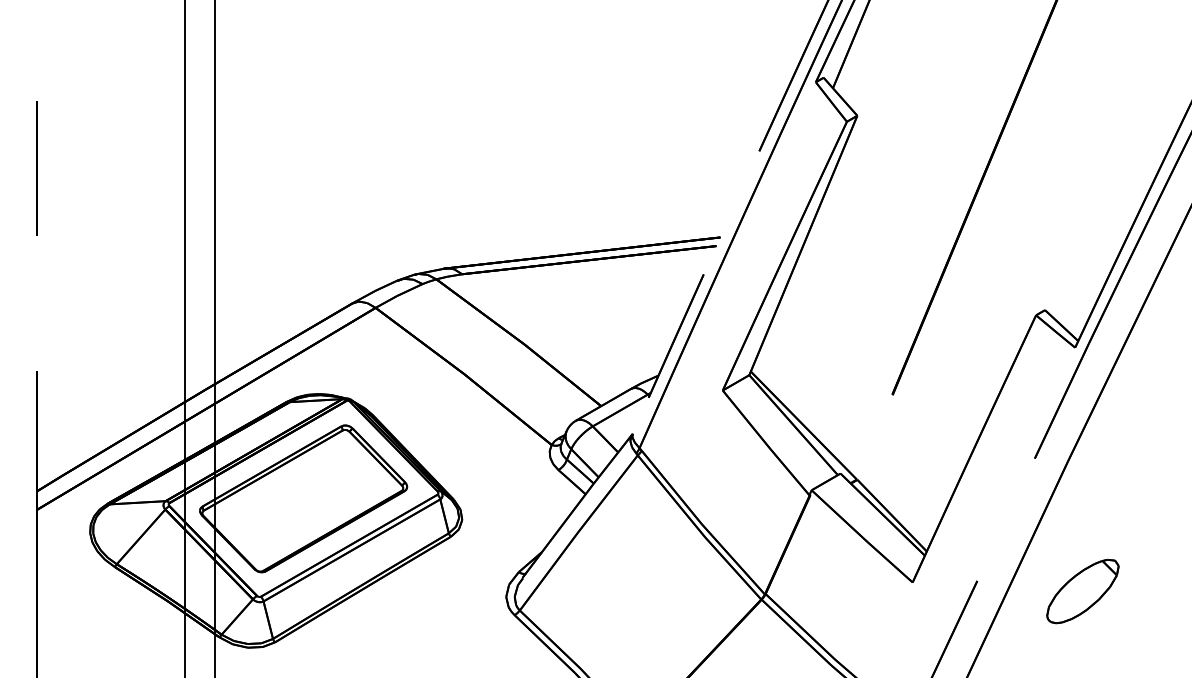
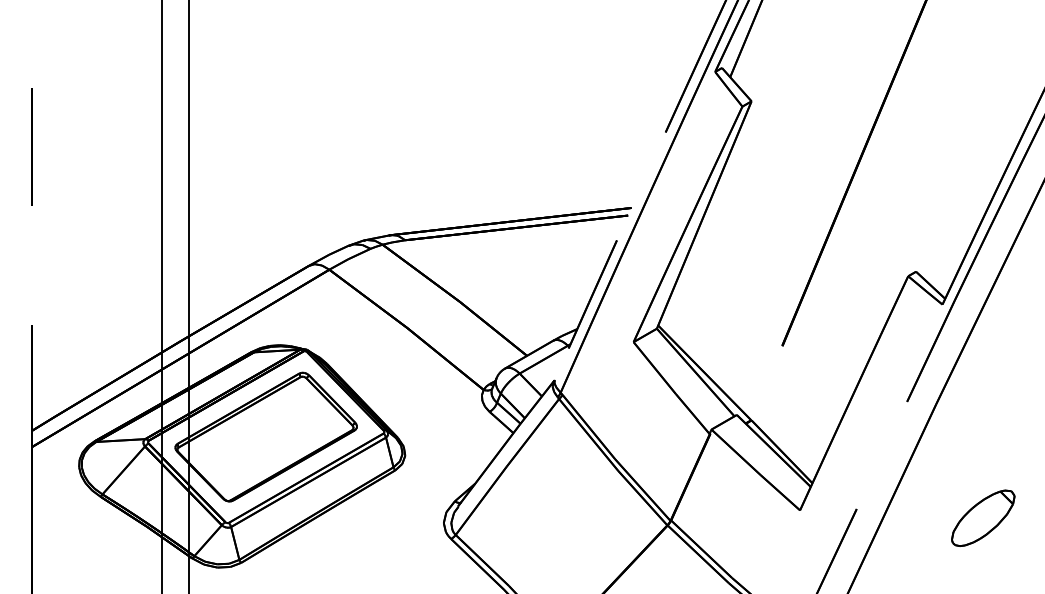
part: (1083, 590) -> (983, 517), moved

